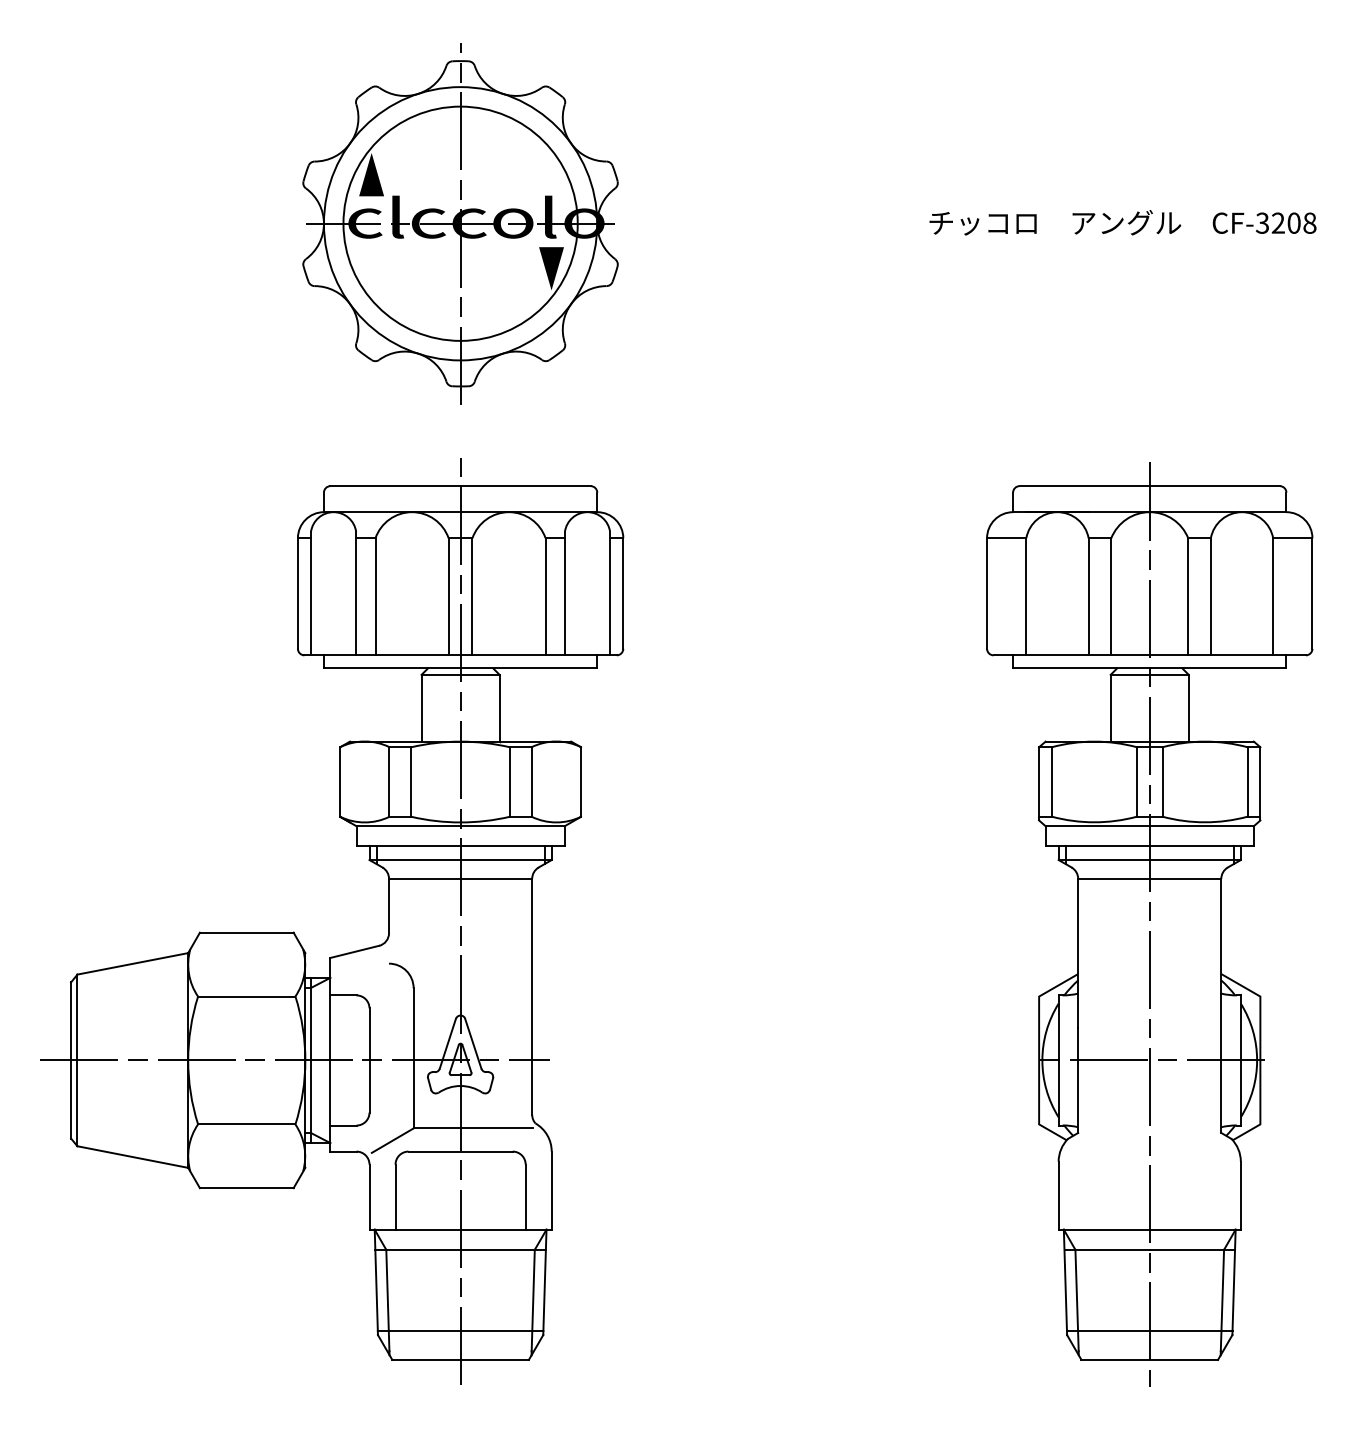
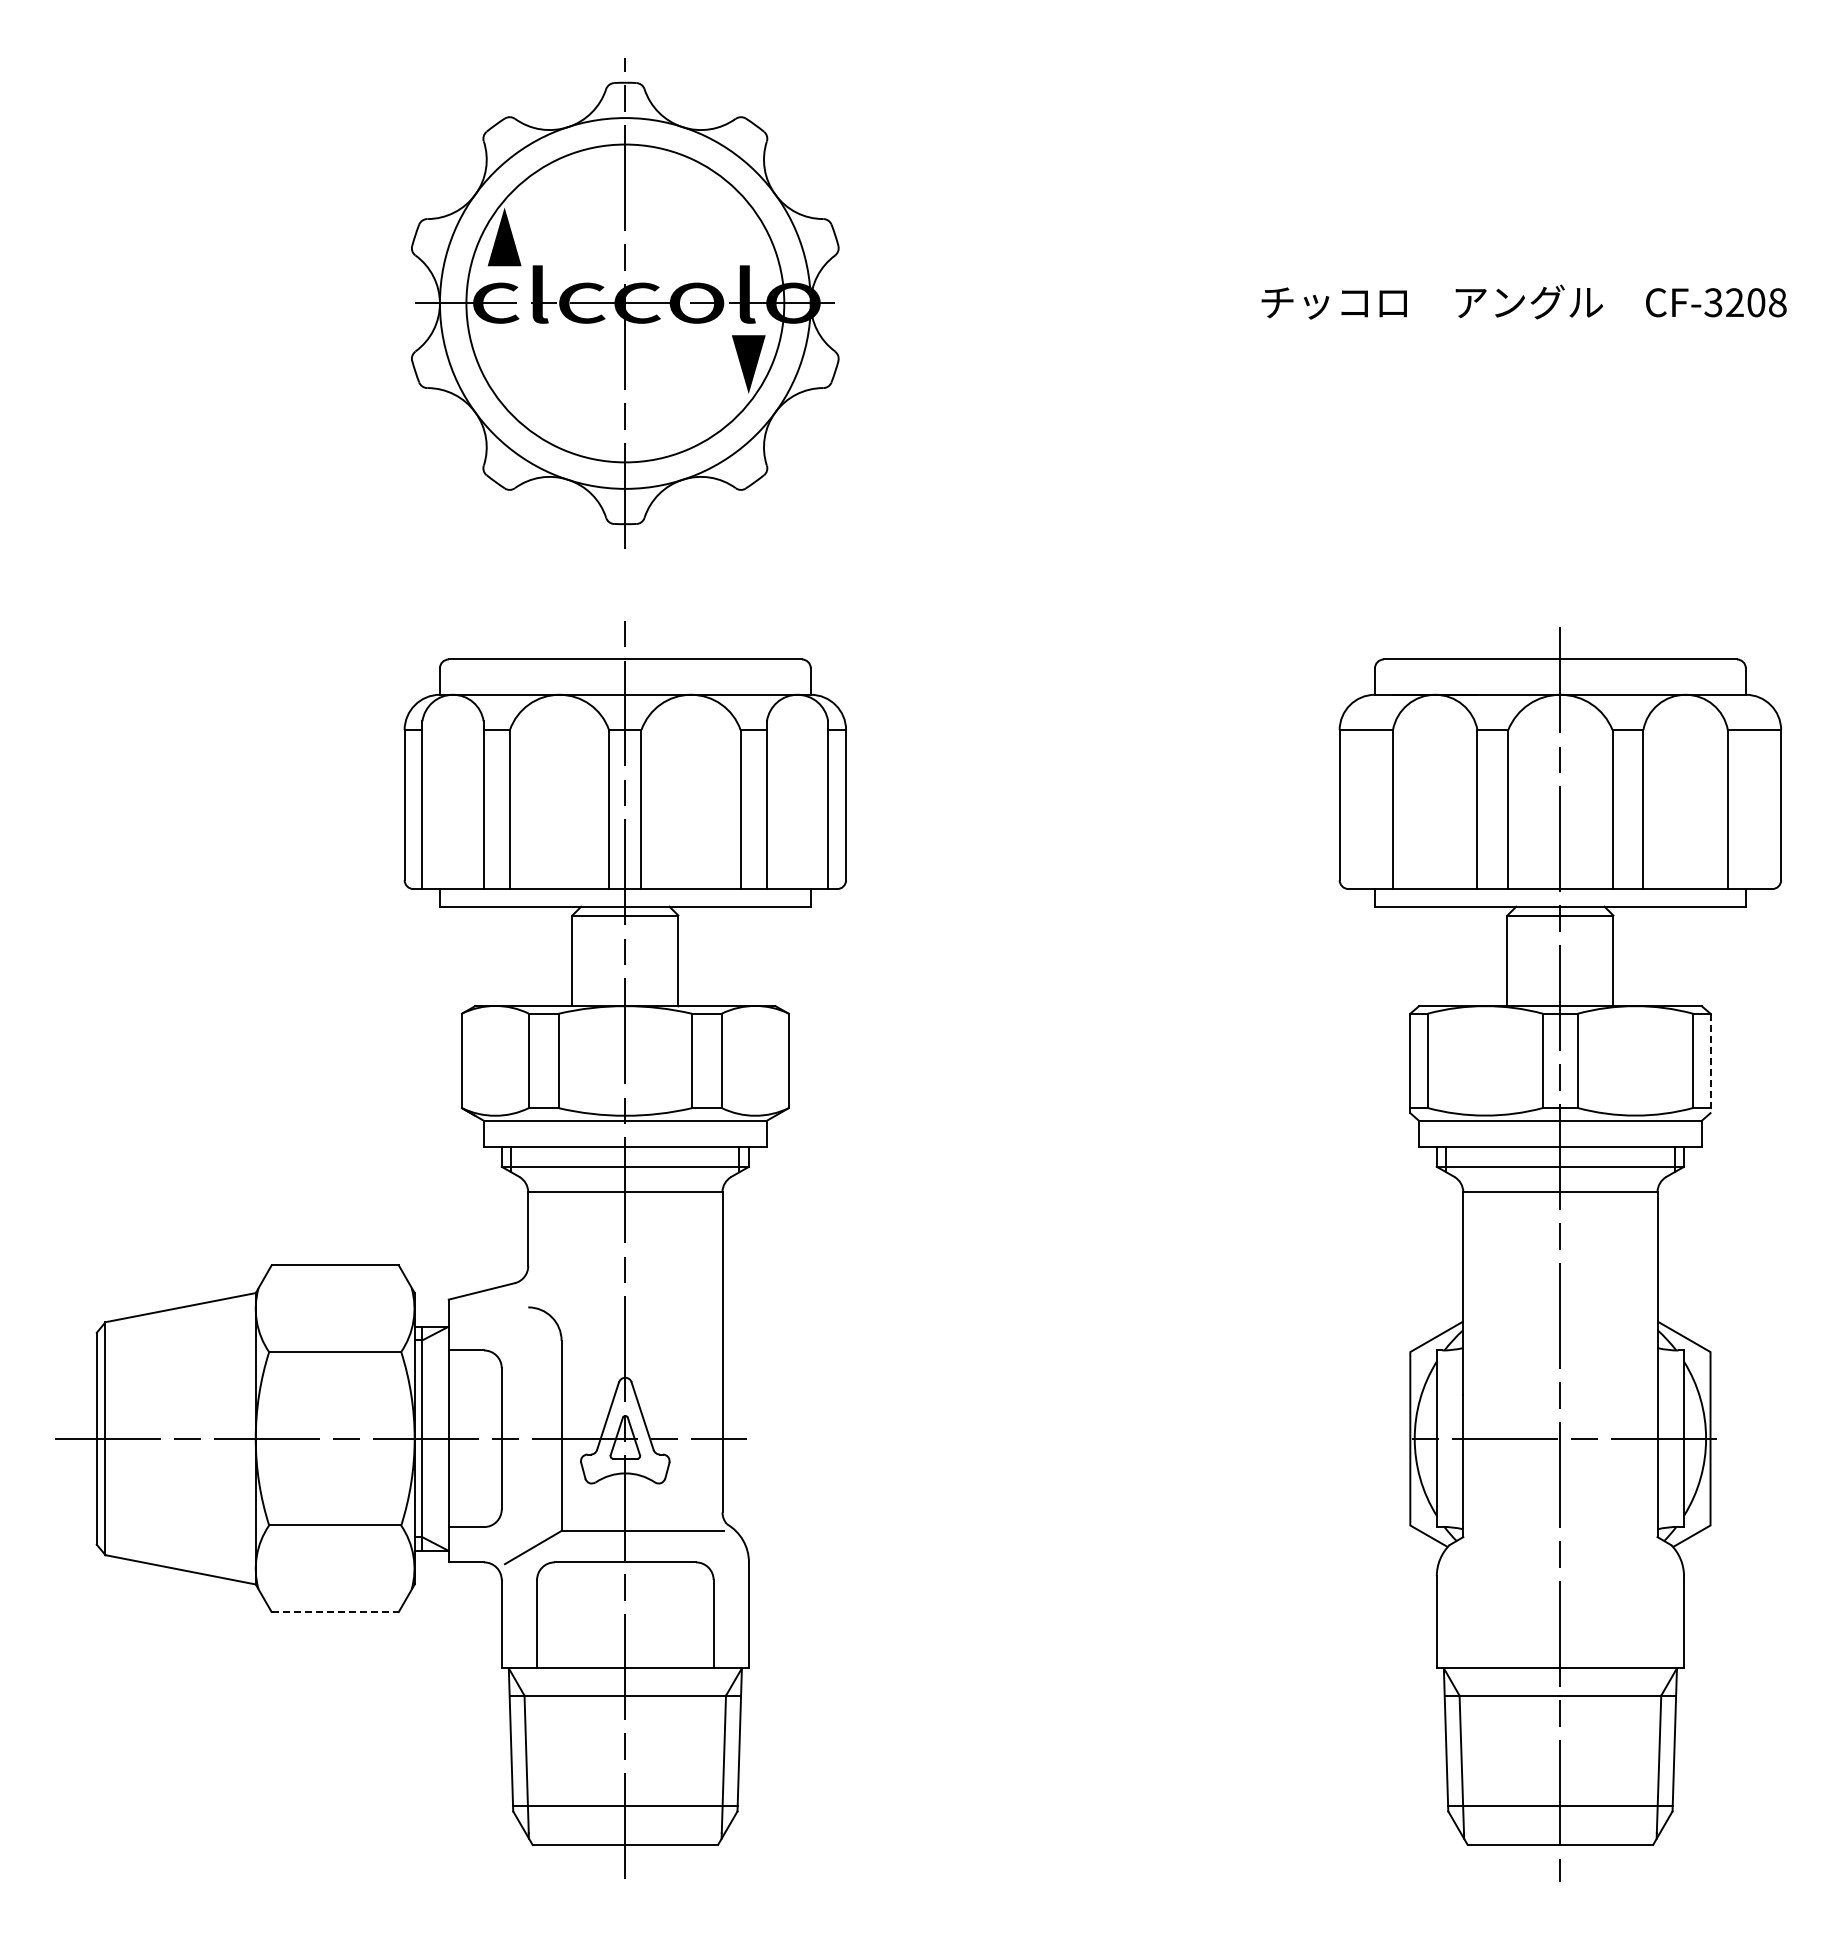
line: (1260, 783) -> (1710, 1063), solid -> dashed
line: (246, 1188) -> (335, 1612), solid -> dashed

